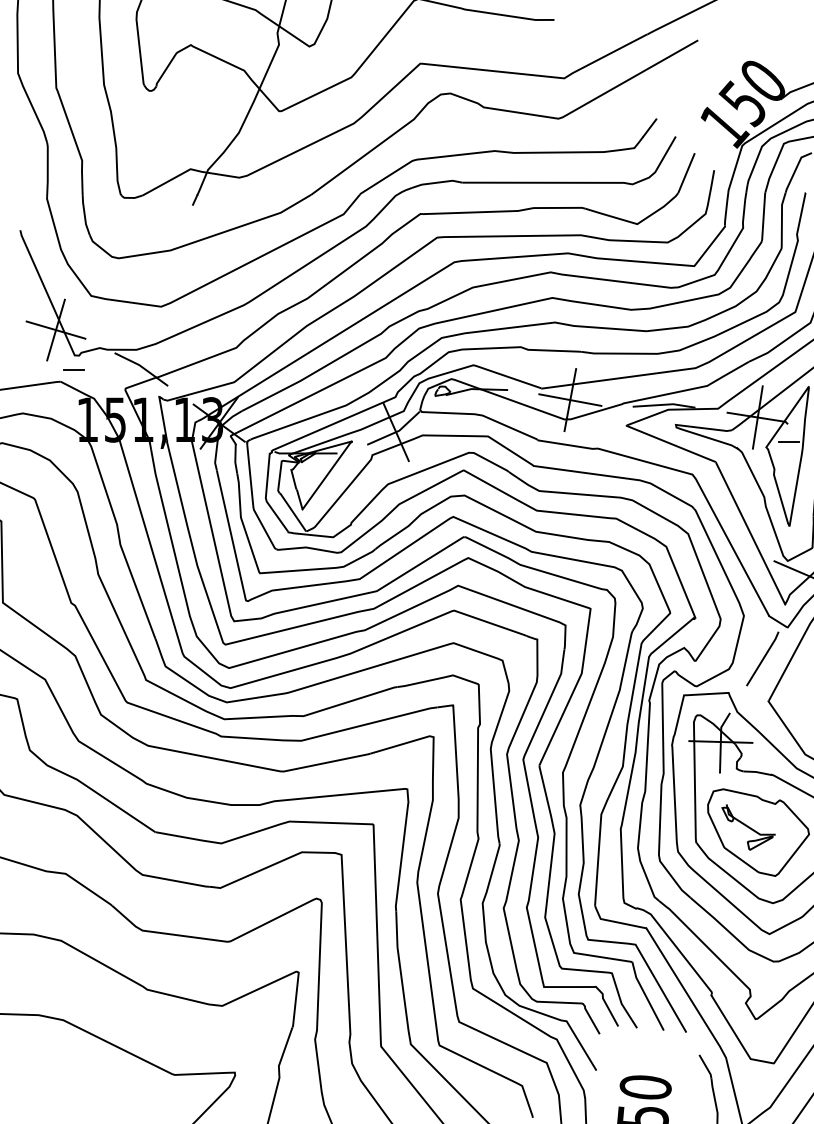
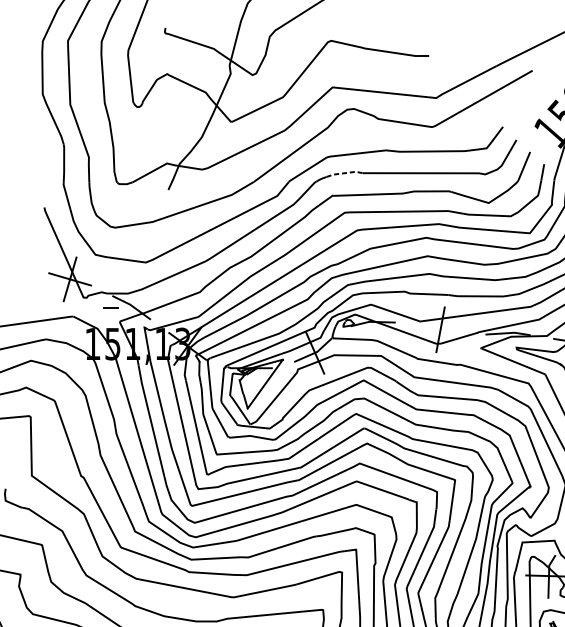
line: (437, 182) -> (344, 173), solid -> dashed
line: (73, 369) -> (110, 307), moved
line: (570, 399) -> (440, 329), removed

